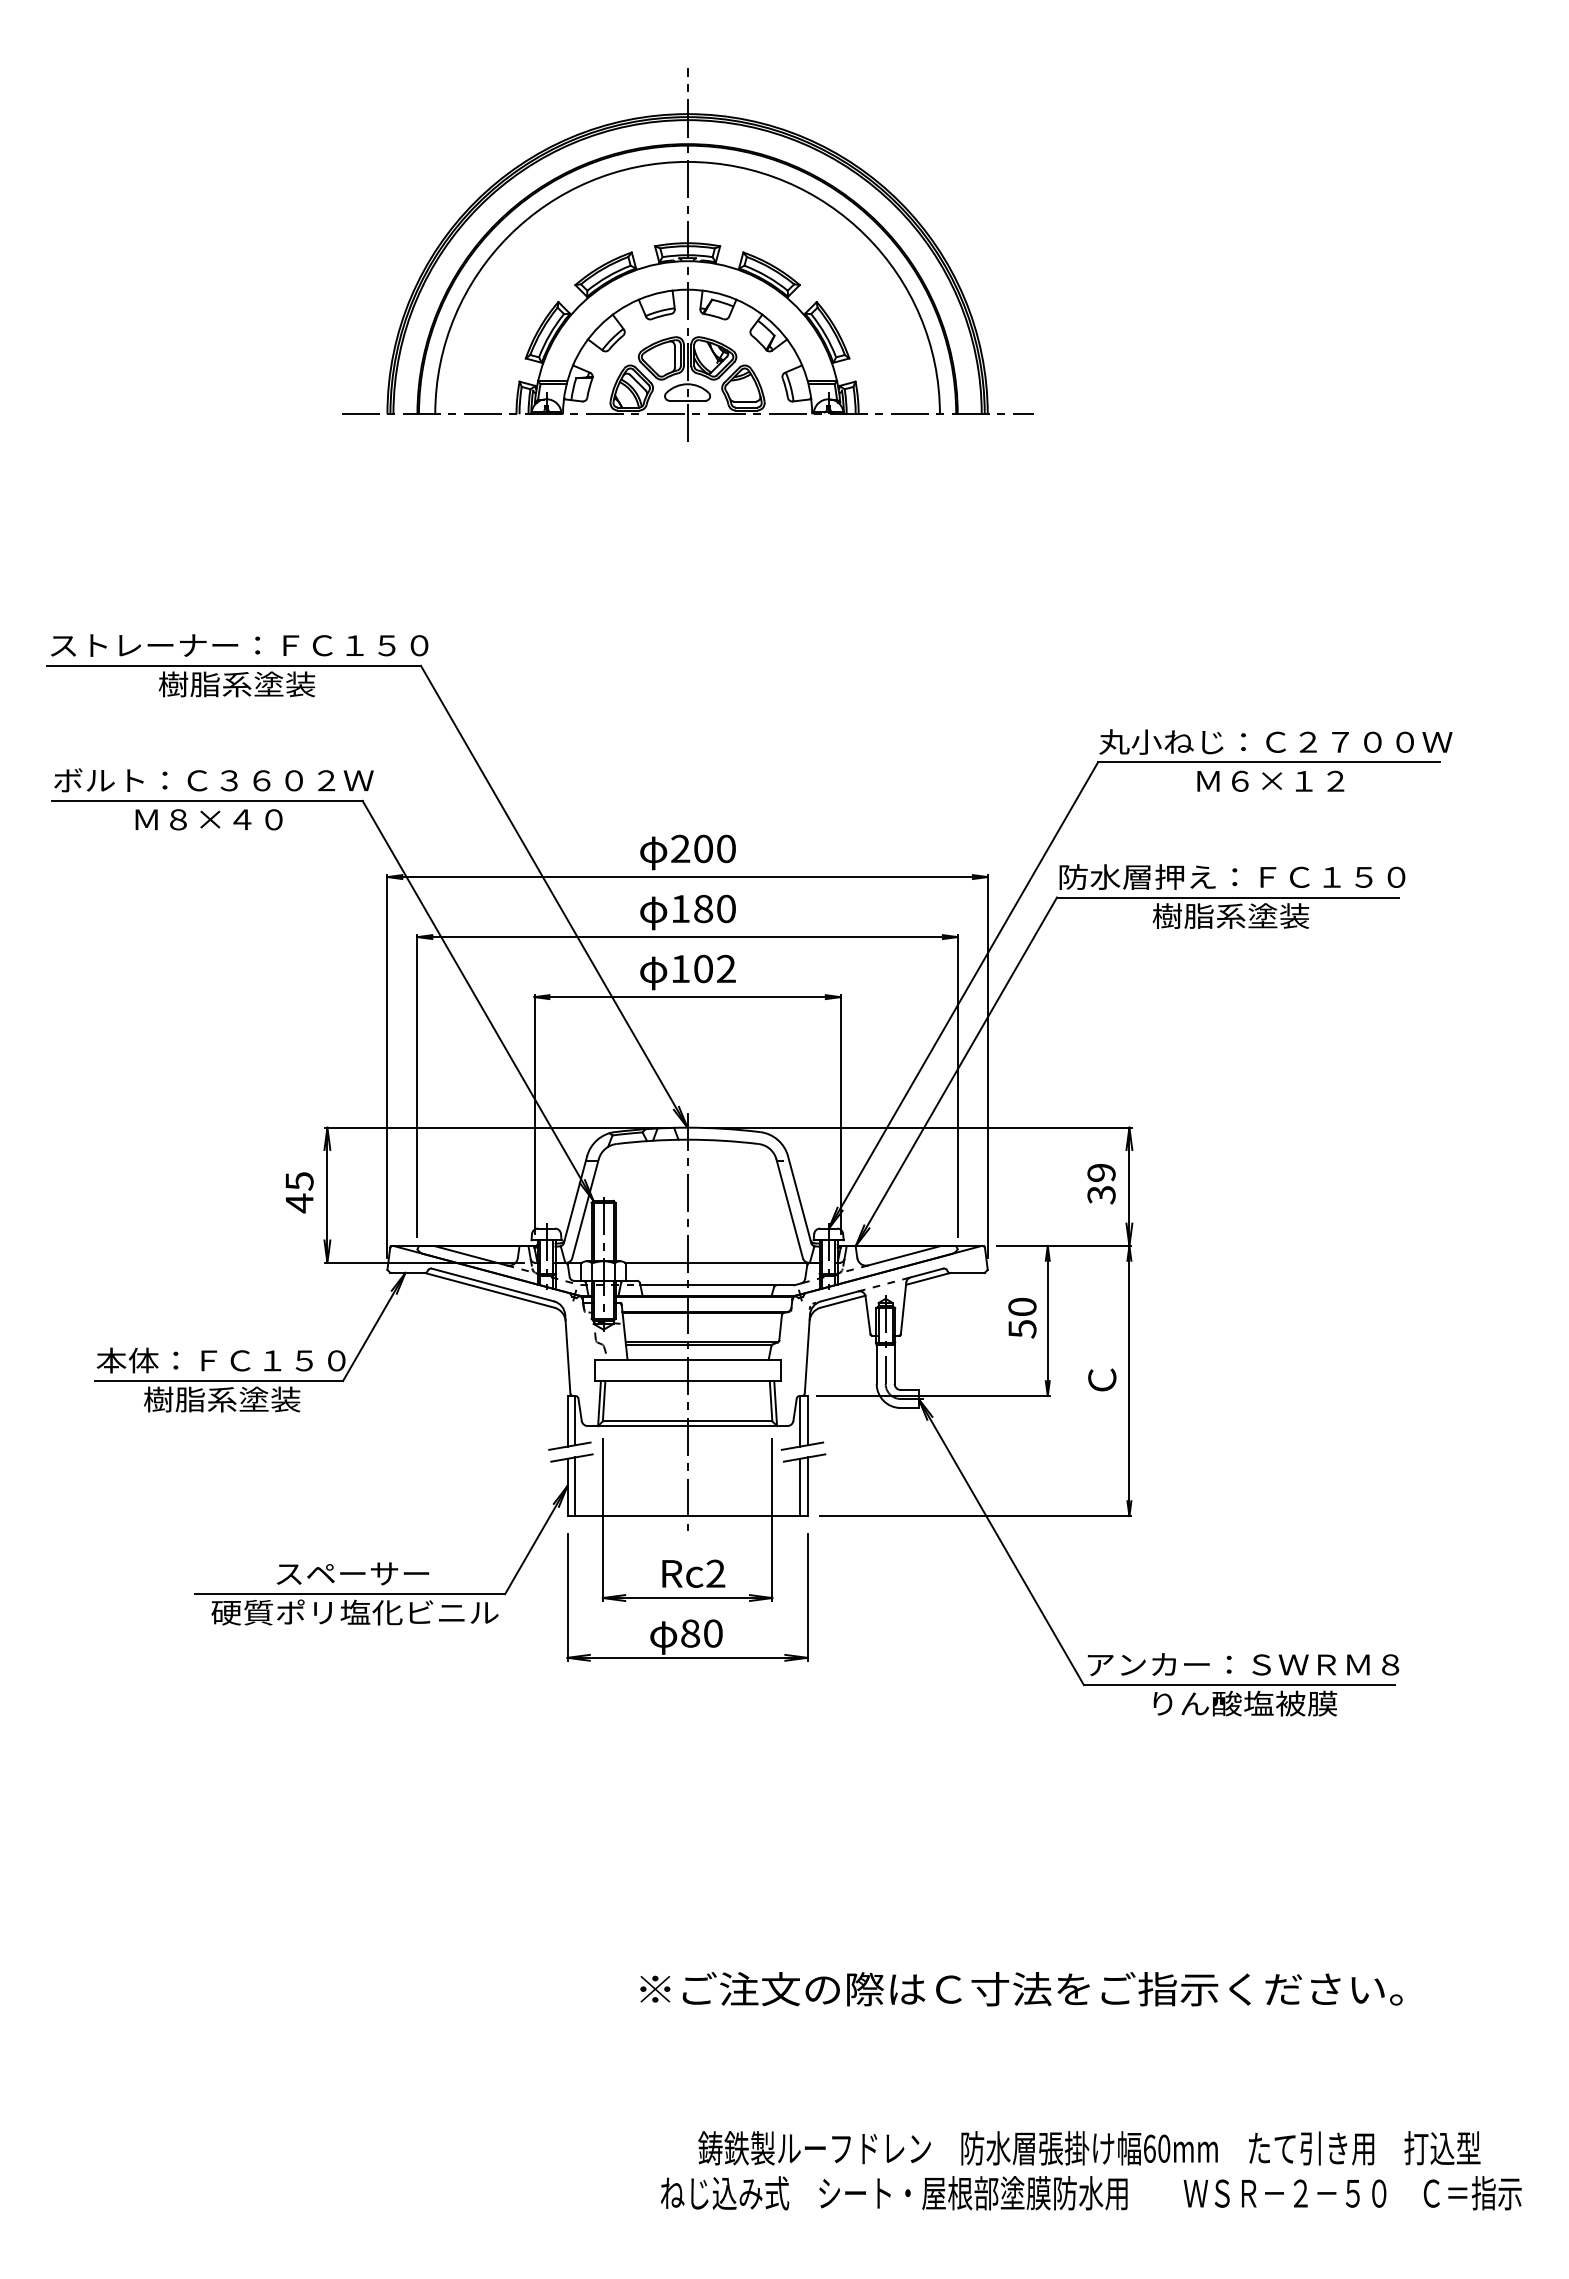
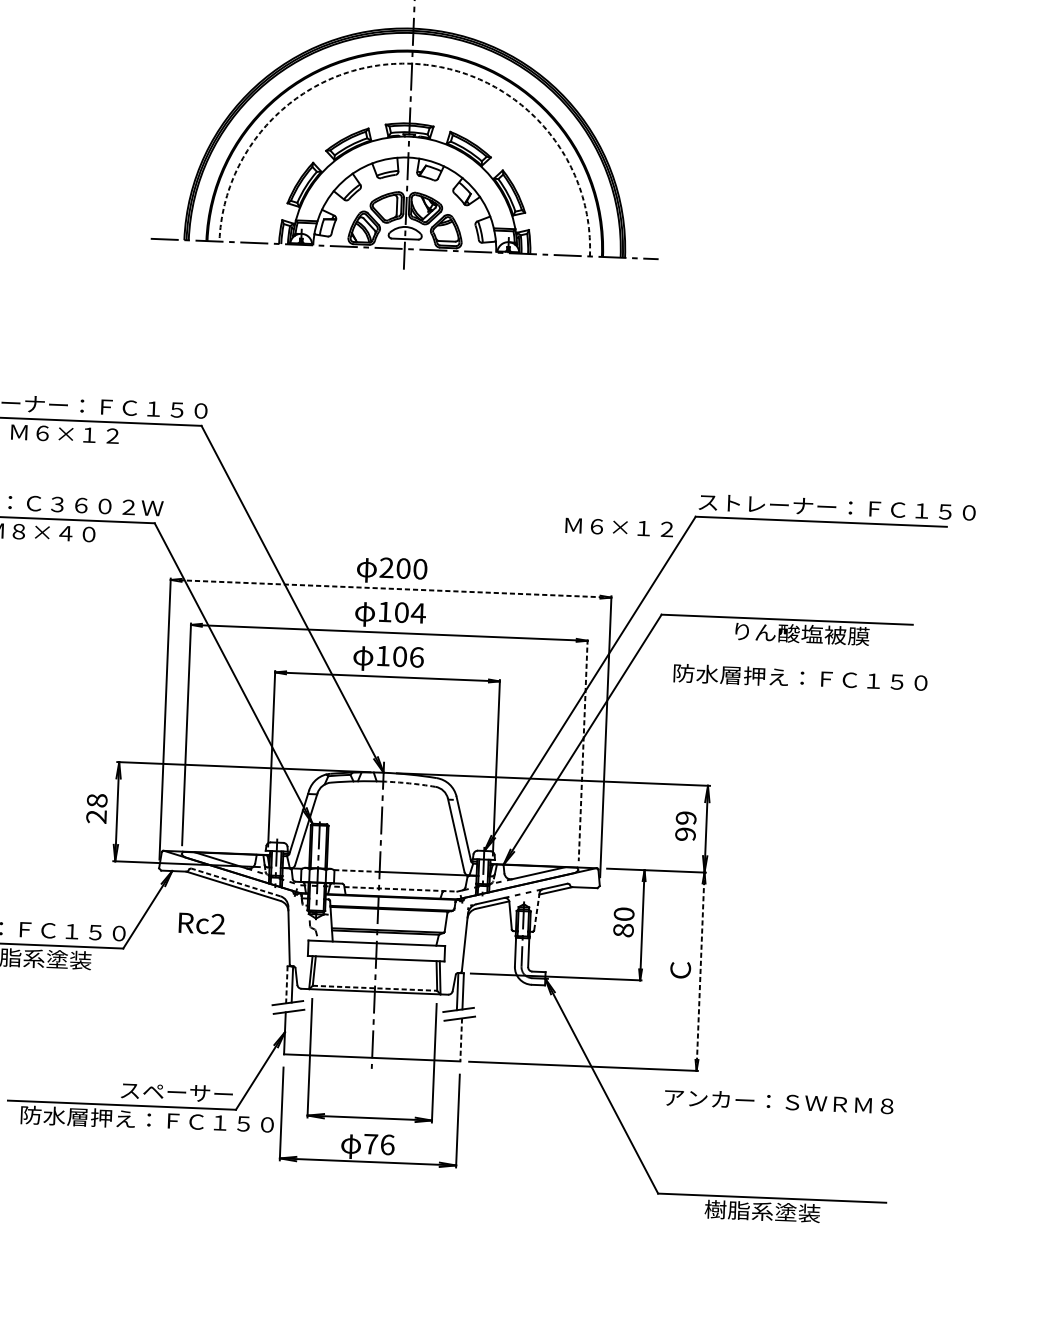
arc: (687, 161) -> (412, 63), solid -> dashed
text: (236, 684) -> (65, 434), 樹脂系塗装 -> Ｍ６×１２
text: (1288, 741) -> (836, 506), 丸小ねじ：Ｃ２７００Ｗ -> ストレーナー：ＦＣ１５０
text: (1270, 780) -> (619, 526), moved
text: (1232, 876) -> (800, 677), moved
line: (688, 877) -> (391, 589), solid -> dashed
text: (715, 908) -> (410, 612), 180 -> 104
text: (1246, 915) -> (800, 633), 樹脂系塗装 -> りん酸塩被膜
text: (726, 968) -> (416, 657), 102 -> 106
line: (957, 1086) -> (583, 750), solid -> dashed
arc: (723, 1140) -> (409, 783), solid -> dashed
text: (299, 1192) -> (96, 808), 45 -> 28
text: (1101, 1195) -> (685, 834), 39 -> 99
line: (655, 1262) -> (356, 870), solid -> dashed
line: (492, 1284) -> (235, 882), solid -> dashed
line: (717, 1285) -> (400, 889), solid -> dashed
line: (903, 1307) -> (536, 911), solid -> dashed
text: (1022, 1328) -> (623, 930), 50 -> 80
line: (1129, 1380) -> (700, 971), solid -> dashed
line: (567, 1421) -> (286, 984), solid -> dashed
line: (687, 1421) -> (374, 988), solid -> dashed
line: (575, 1486) -> (290, 1032), removed
line: (800, 1487) -> (455, 1040), removed
line: (807, 1487) -> (461, 1040), solid -> dashed
text: (352, 1573) -> (176, 1092), moved
text: (693, 1573) -> (201, 923), moved
text: (384, 1612) -> (146, 1119), 硬質ポリ塩化ビニル -> 防水層押え：ＦＣ１５０
text: (701, 1633) -> (378, 1144), 80 -> 76
text: (1243, 1664) -> (779, 1101), moved
text: (1242, 1703) -> (774, 1211), りん酸塩被膜 -> 樹脂系塗装

